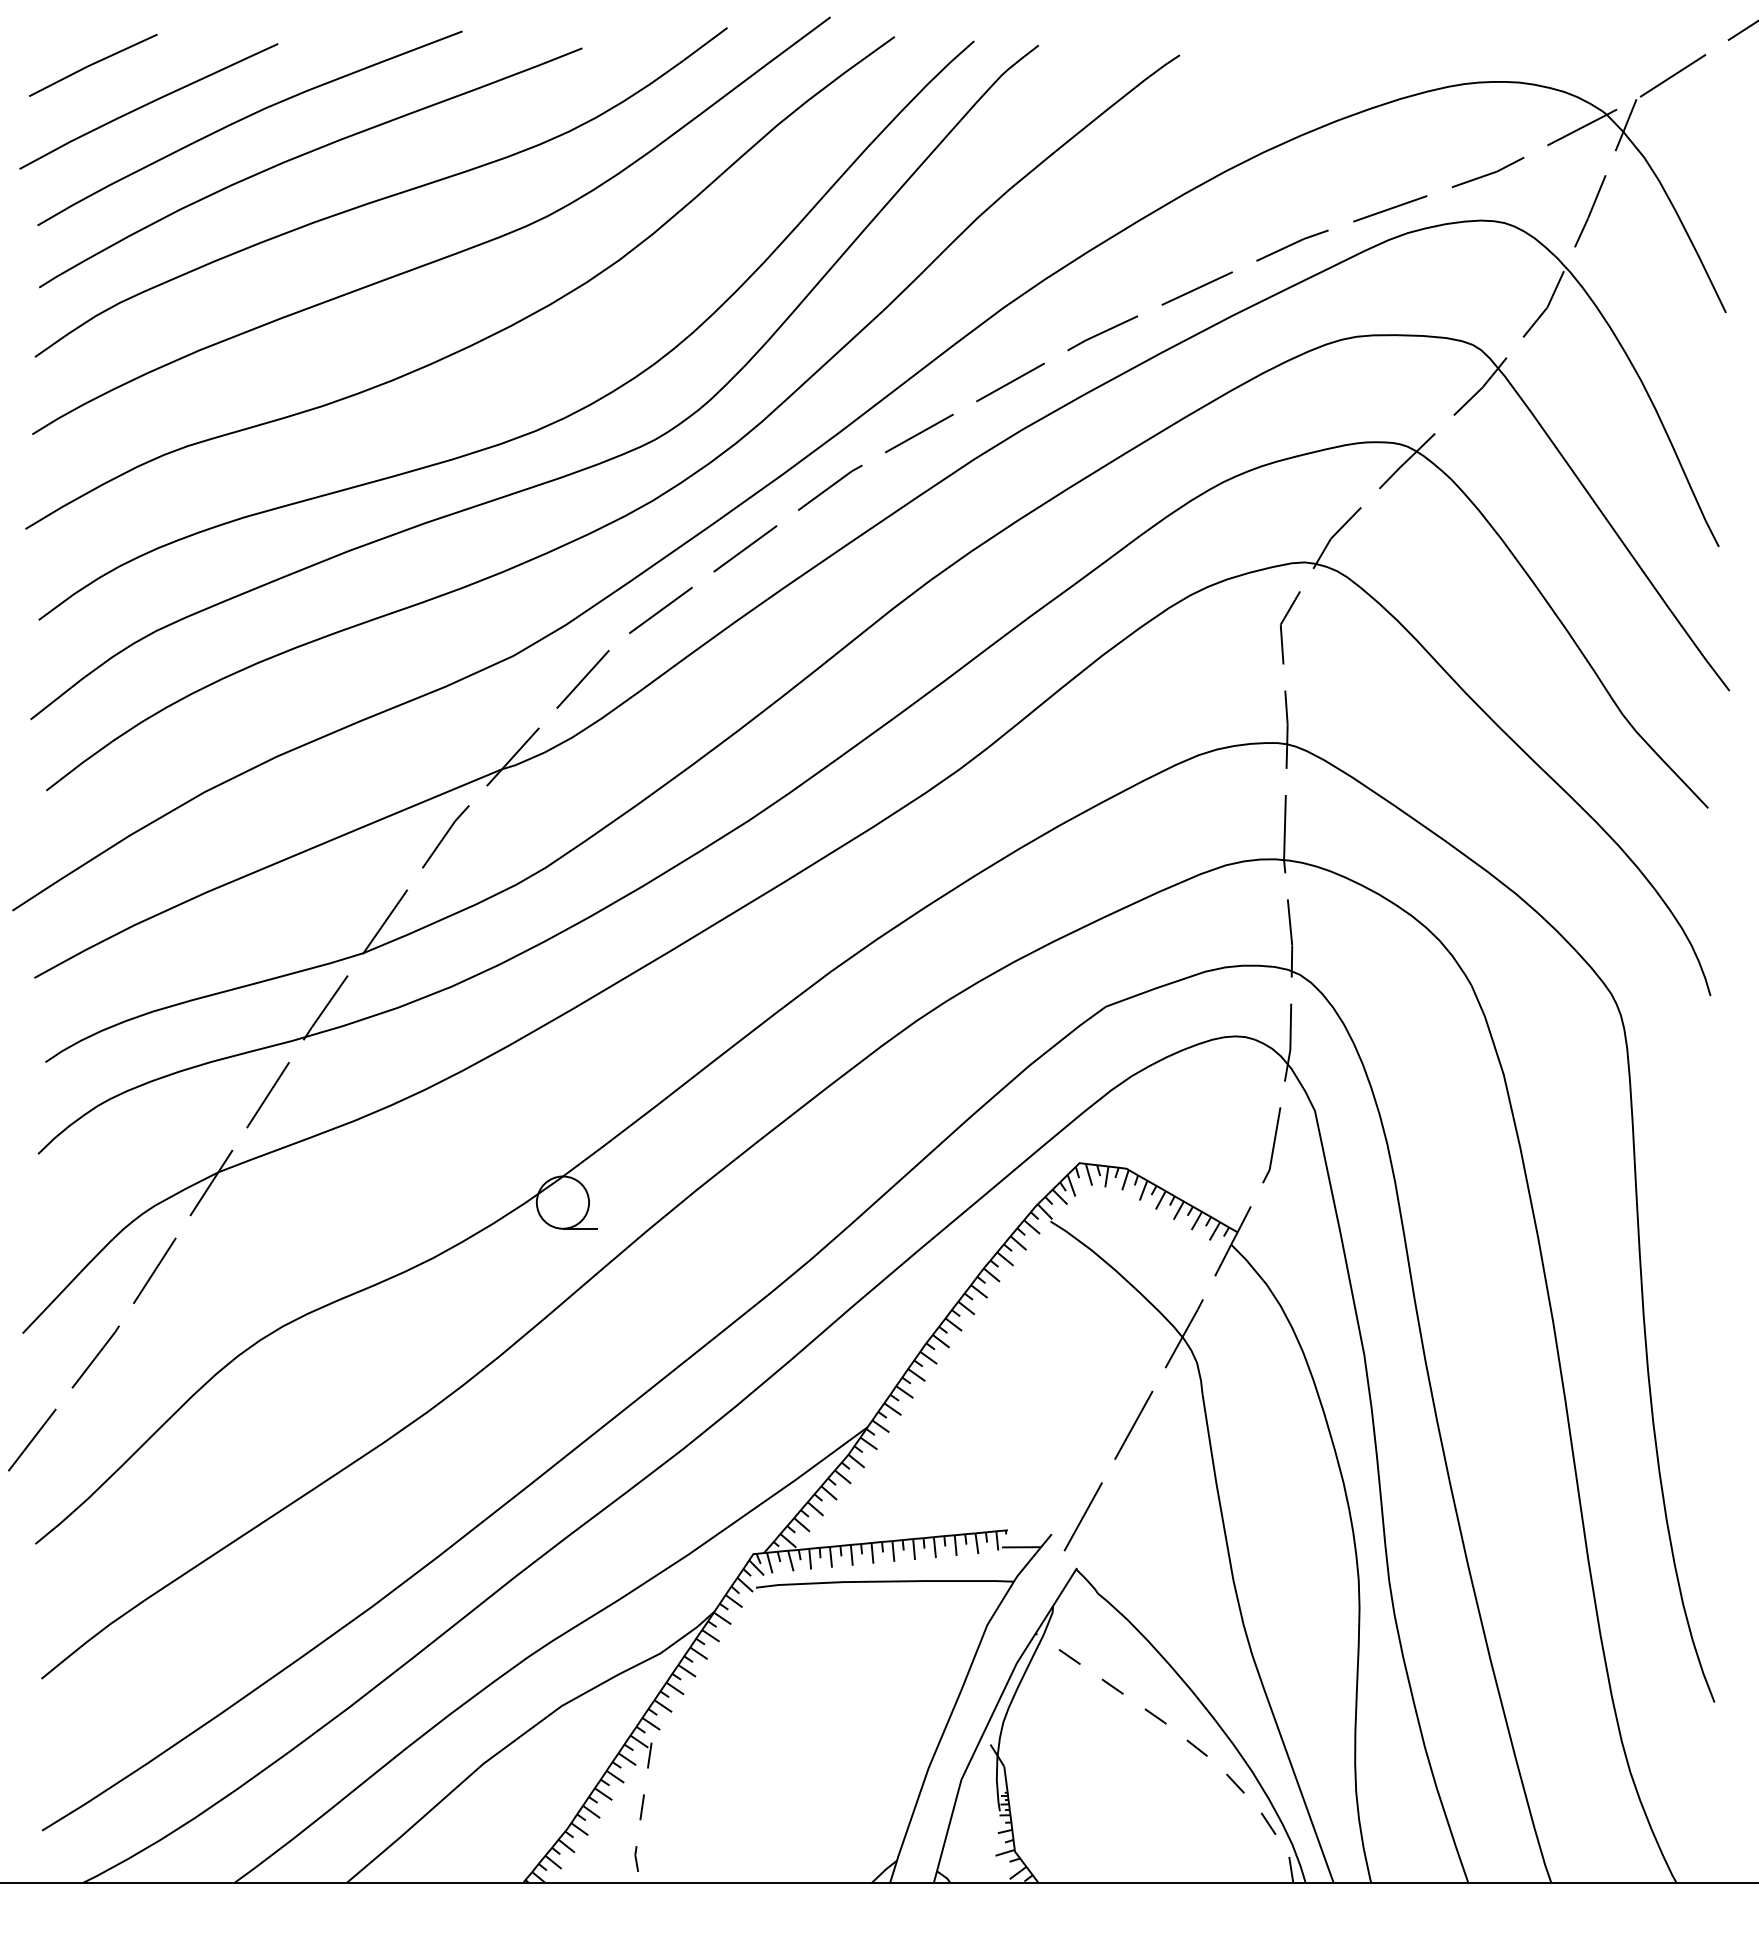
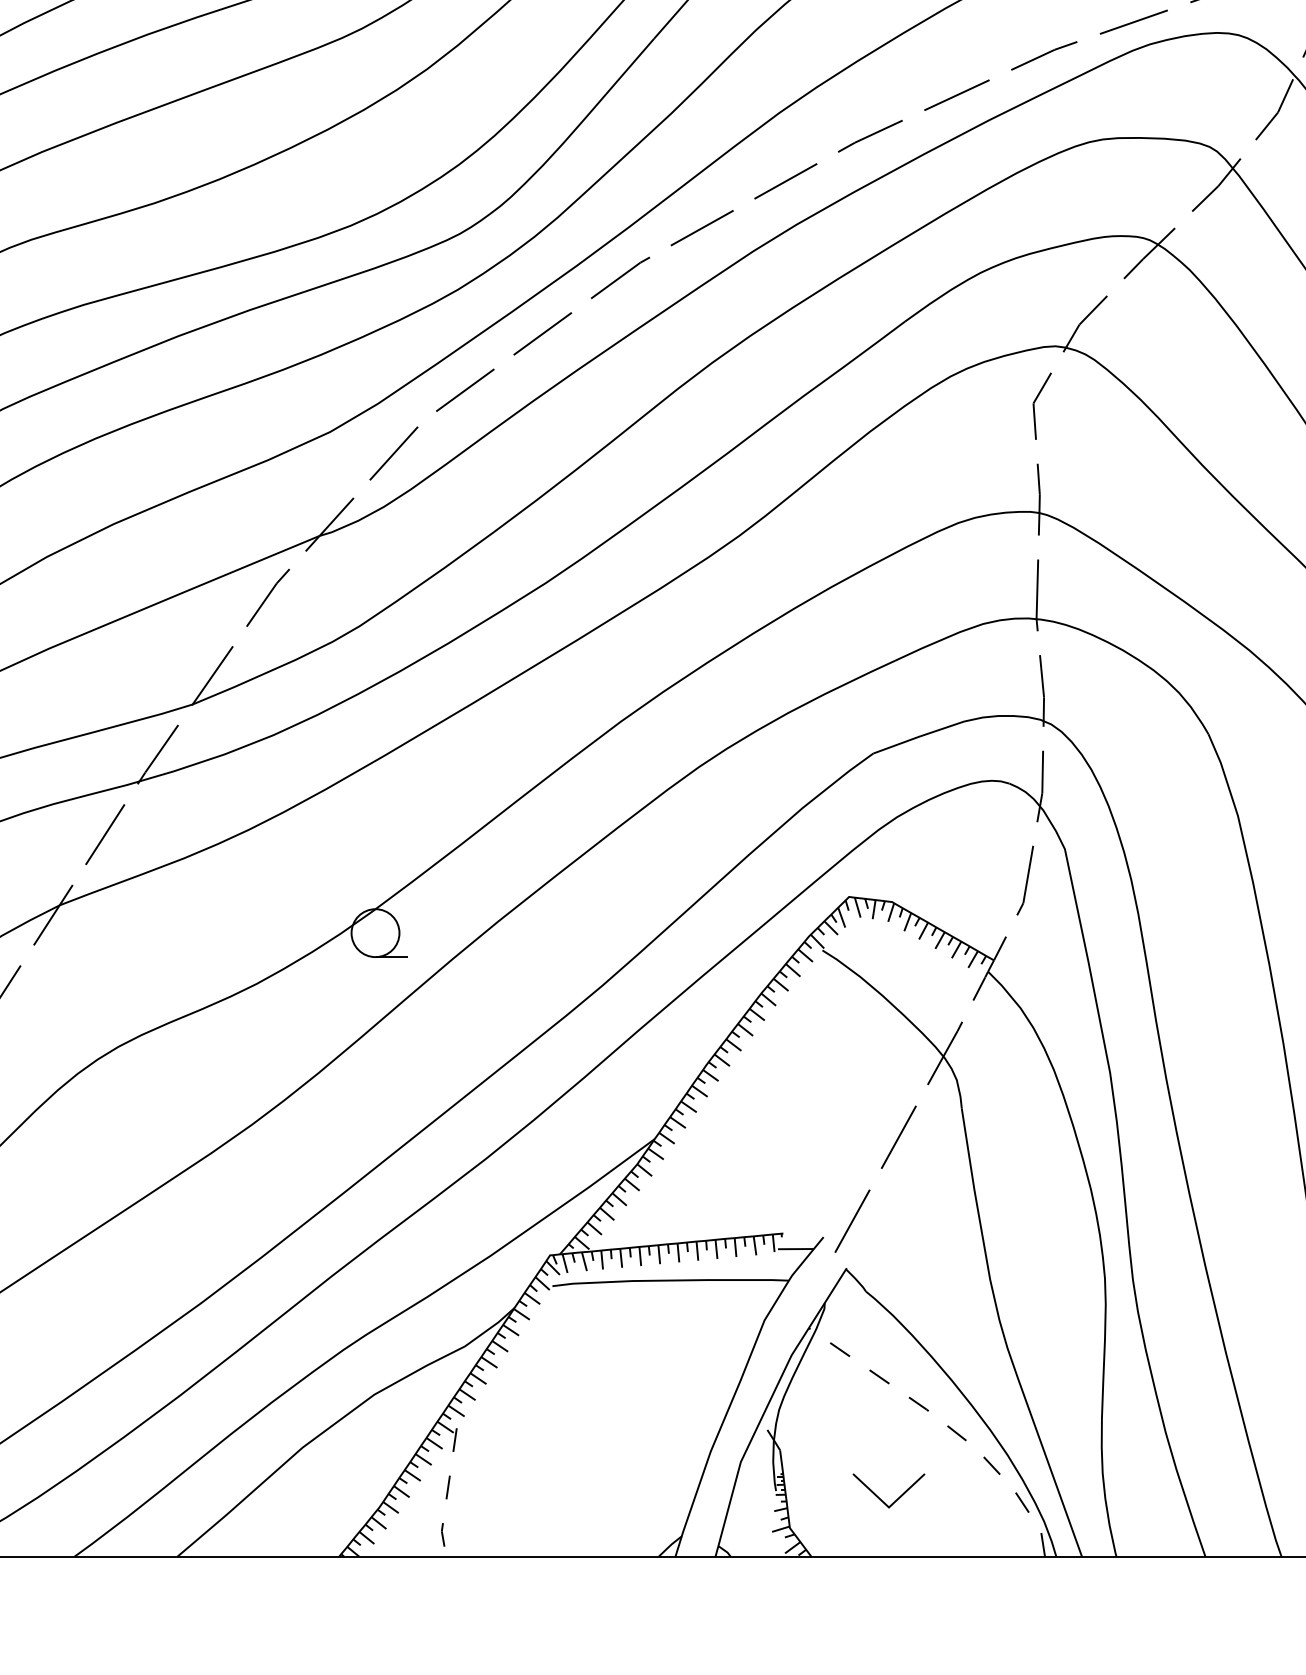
part: (1114, 1819) -> (881, 1498), added

